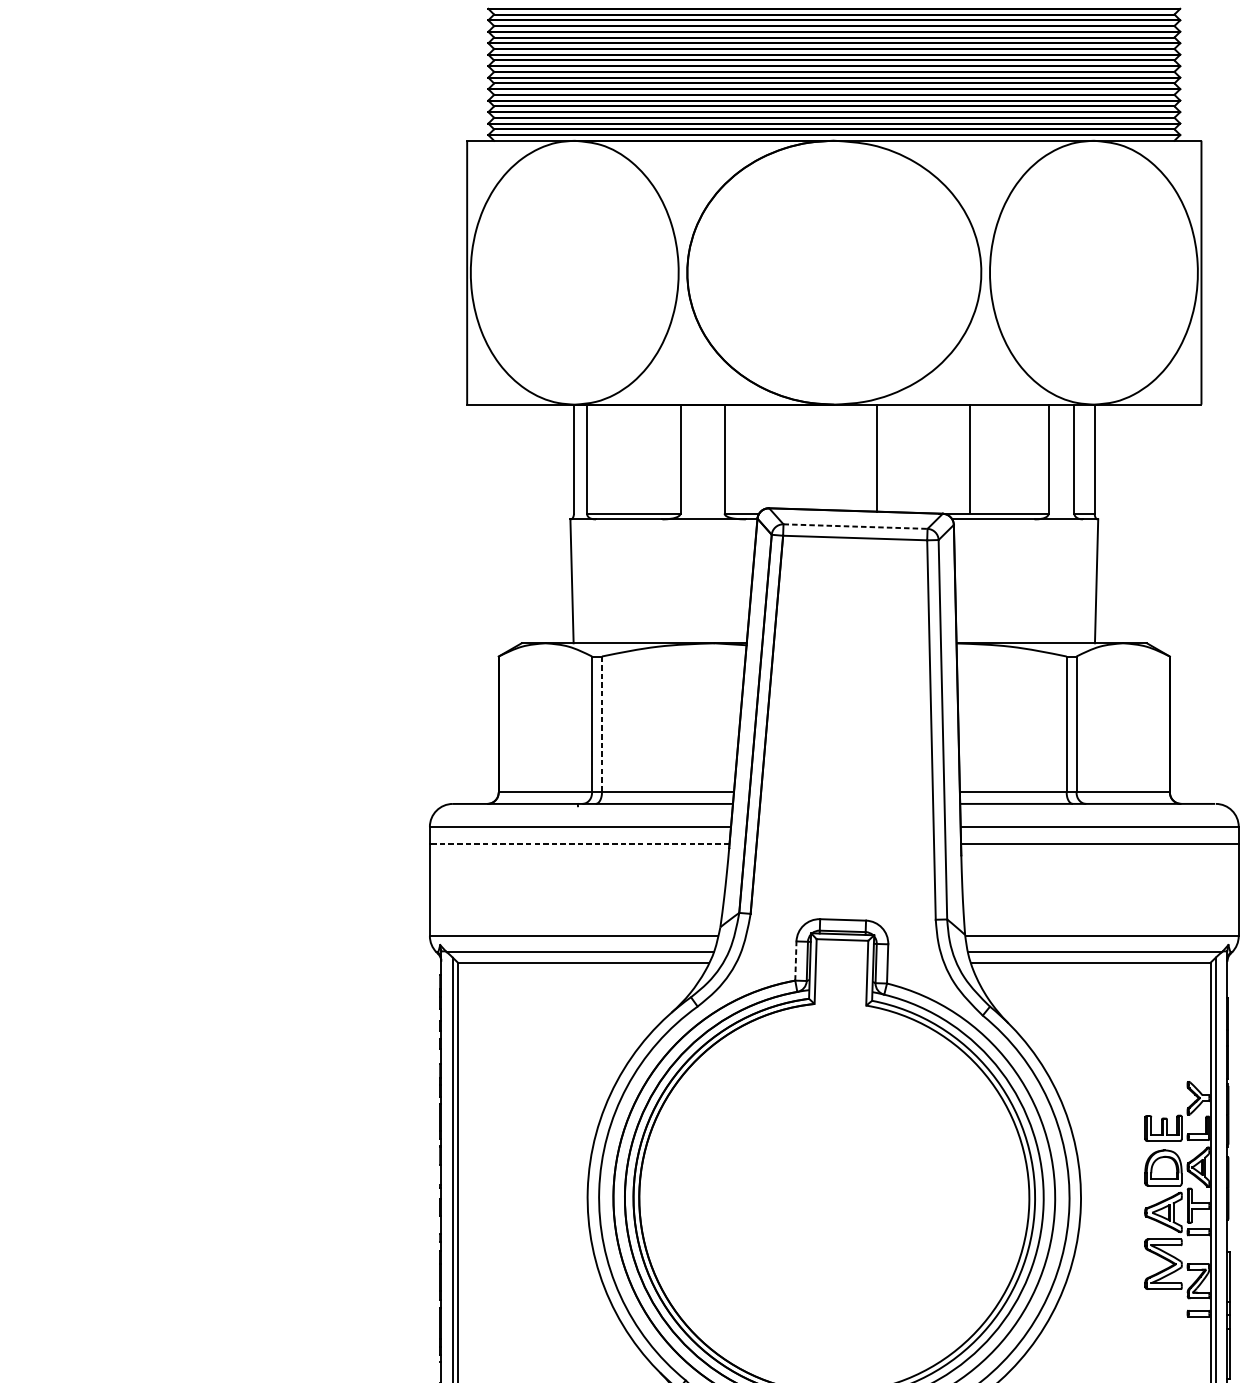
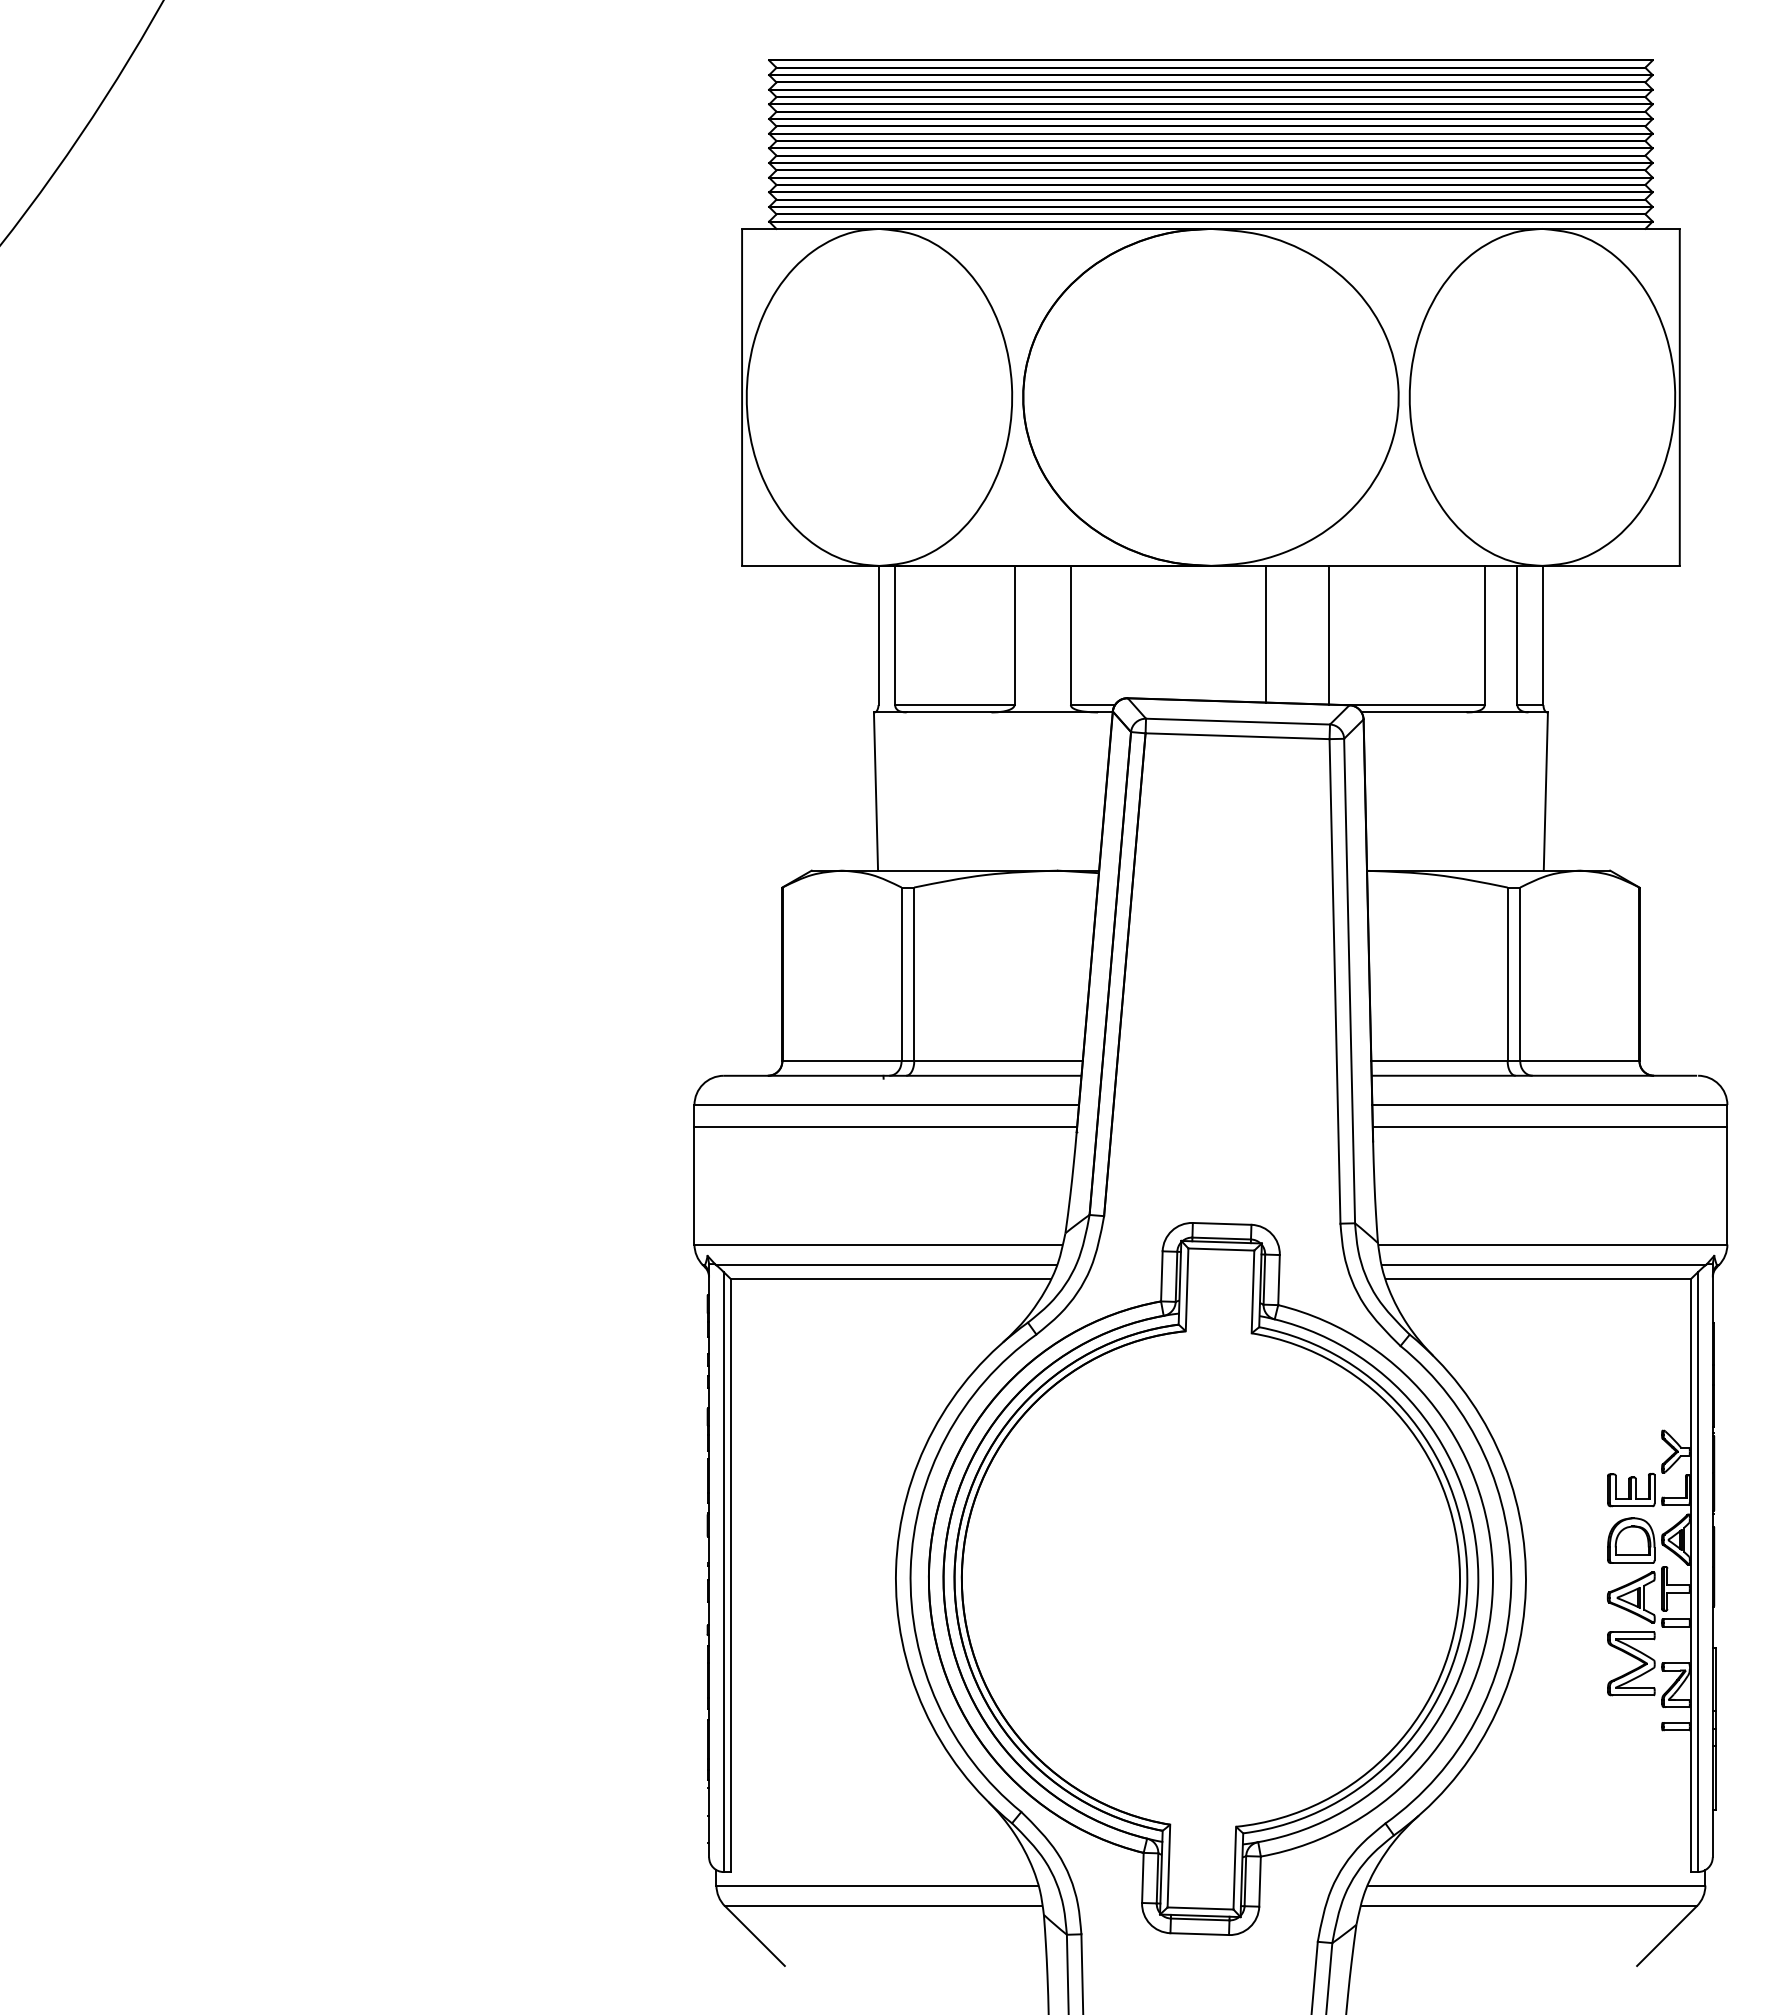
line: (969, 458) -> (1328, 634), moved
line: (855, 526) -> (1238, 721), dashed -> solid
line: (602, 724) -> (914, 974), dashed -> solid
line: (579, 844) -> (885, 1127), dashed -> solid
line: (795, 960) -> (1161, 1275), dashed -> solid

